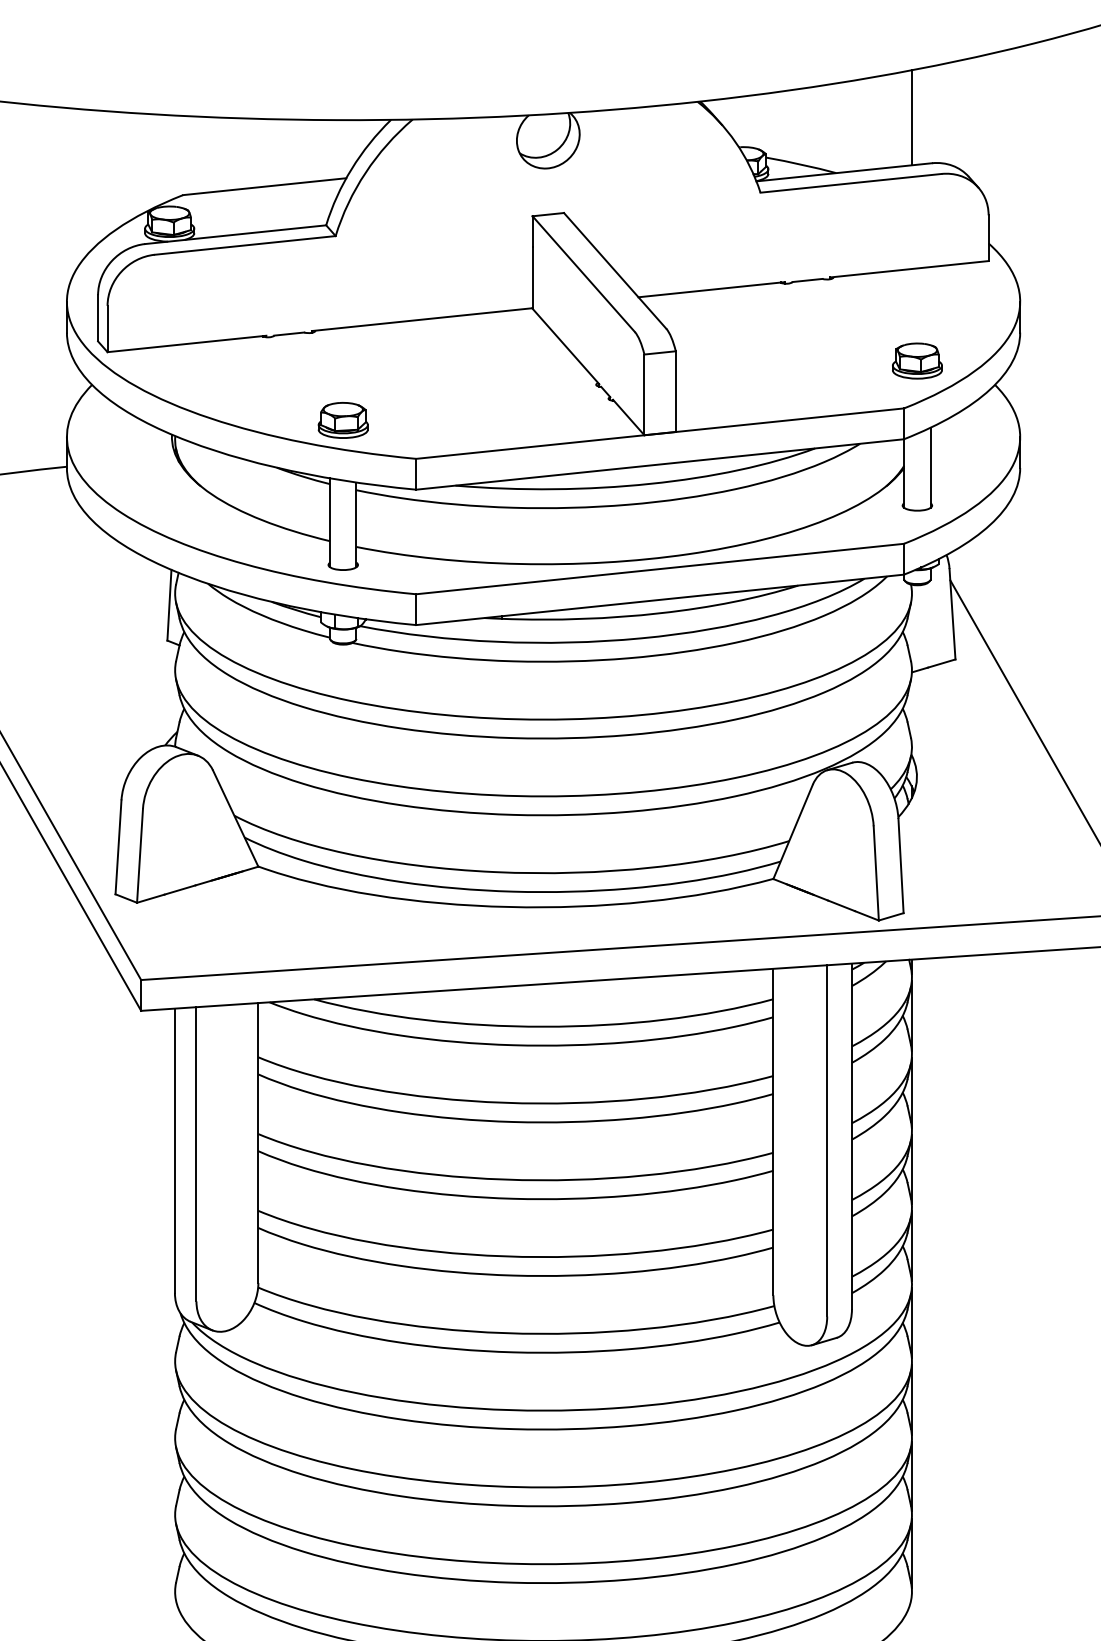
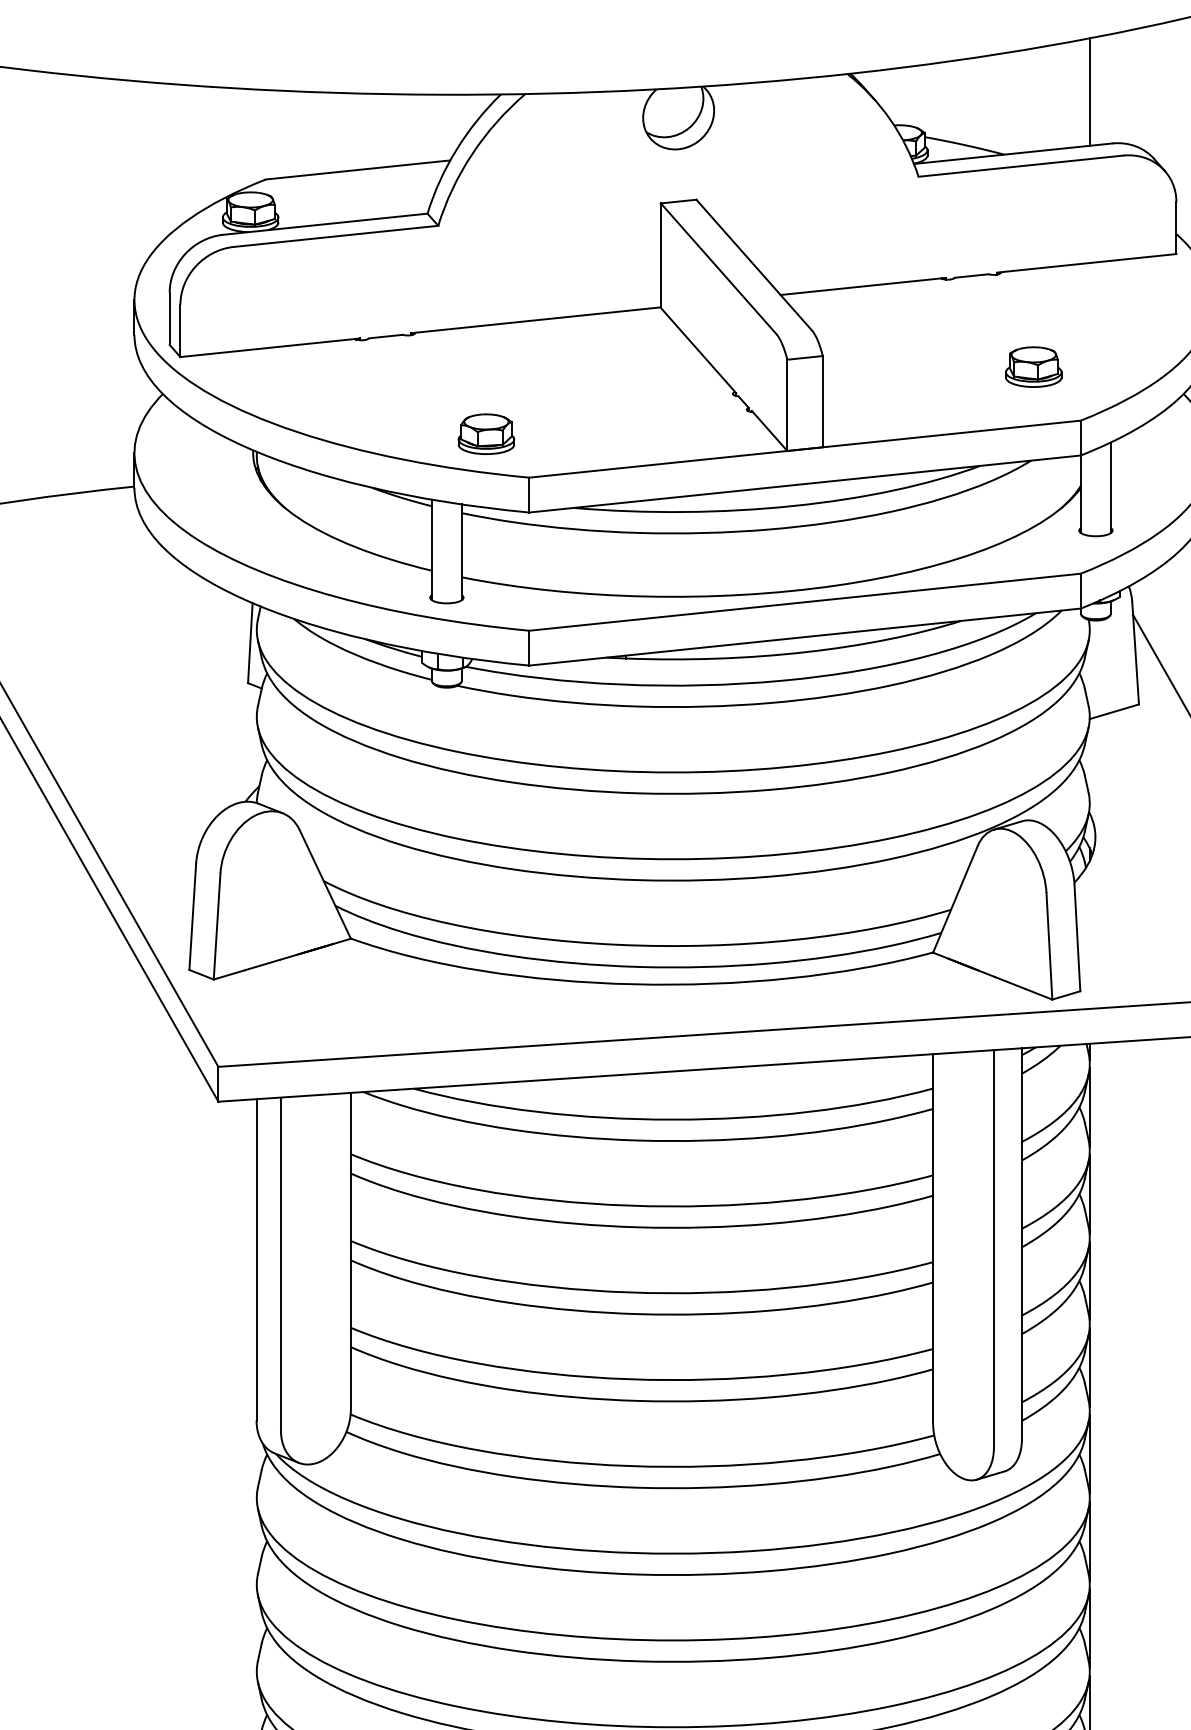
part: (917, 360) -> (1033, 366), moved
part: (342, 420) -> (485, 434), moved

